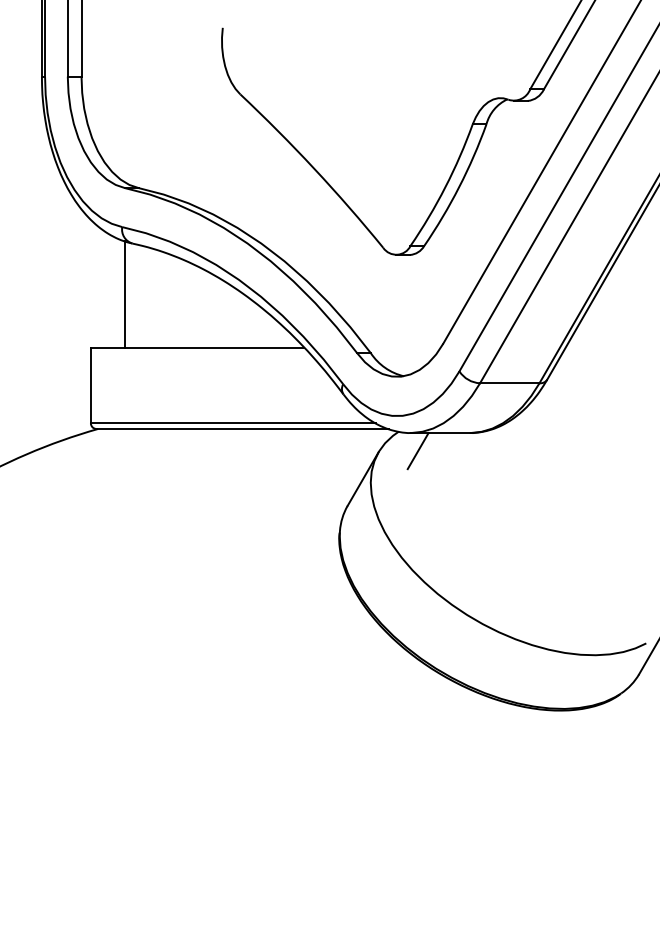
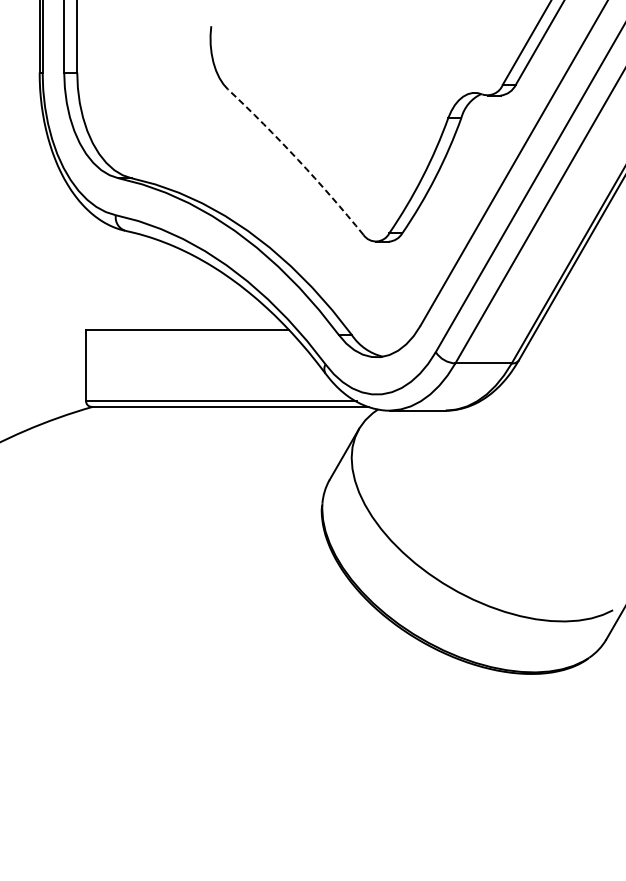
arc: (314, 168) -> (298, 159), solid -> dashed
line: (124, 294) -> (118, 279), removed
line: (417, 451) -> (396, 428), removed

